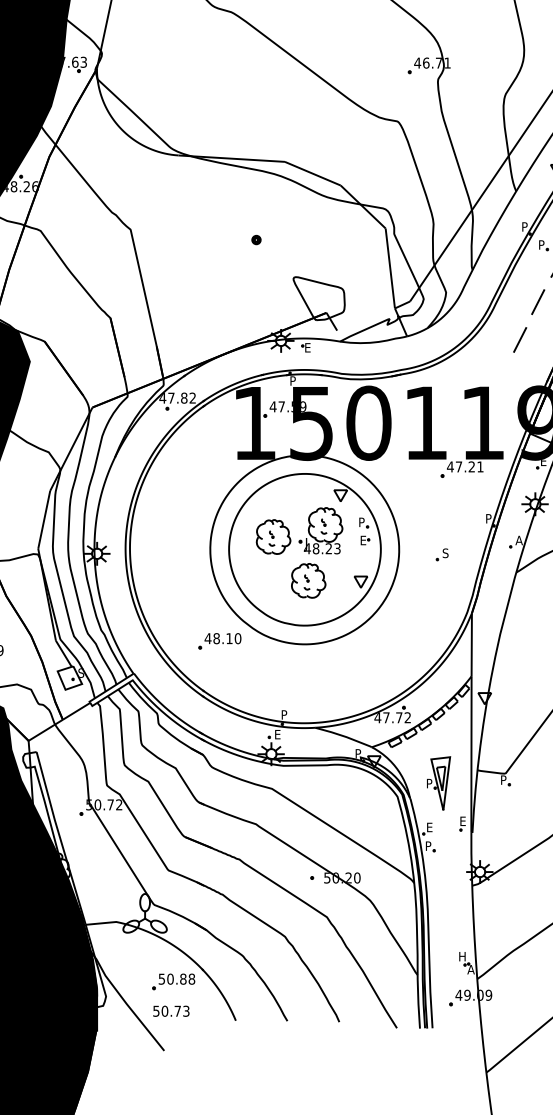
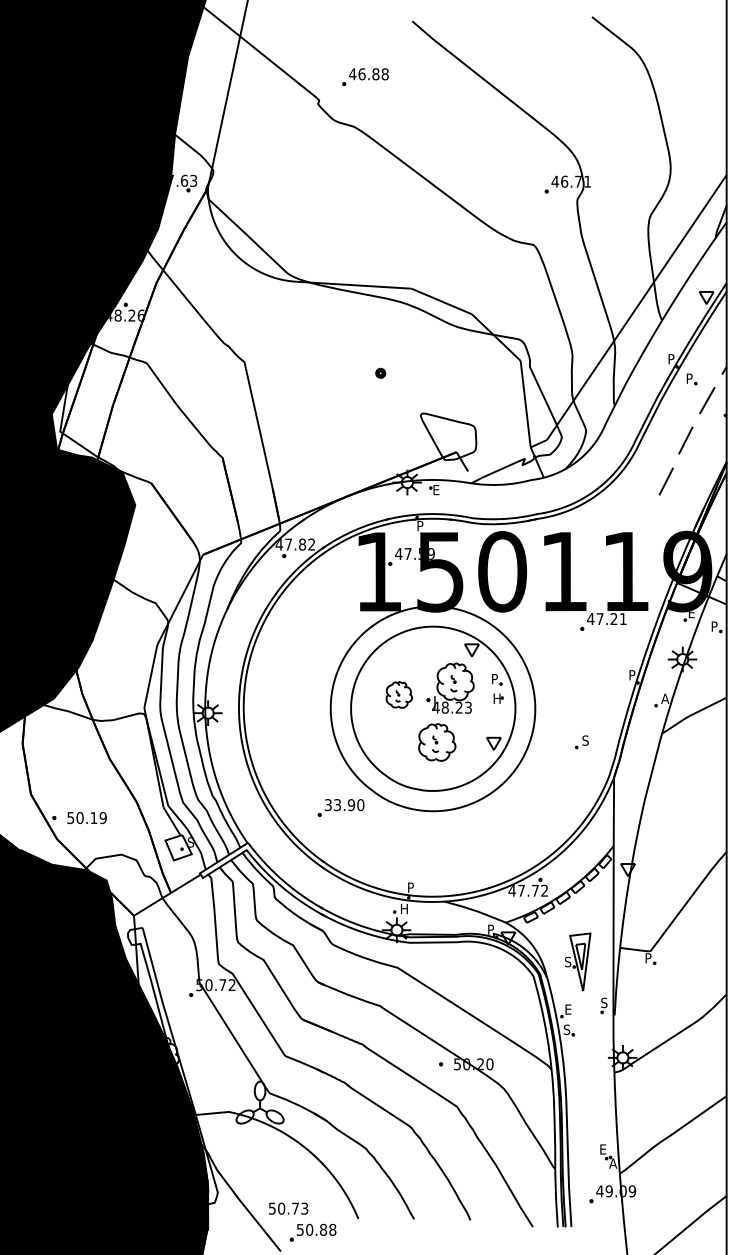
part: (273, 536) -> (399, 694), size x0.7
text: (364, 540) -> (497, 698), E -> H
part: (441, 555) -> (581, 742), moved
text: (218, 639) -> (339, 805), 48.10 -> 33.90
text: (278, 735) -> (404, 909), E -> H
text: (429, 783) -> (568, 961), P -> S
text: (463, 820) -> (604, 1002), E -> S
text: (428, 845) -> (566, 1029), P -> S
text: (463, 956) -> (604, 1149), H -> E
part: (173, 981) -> (312, 1232), moved

